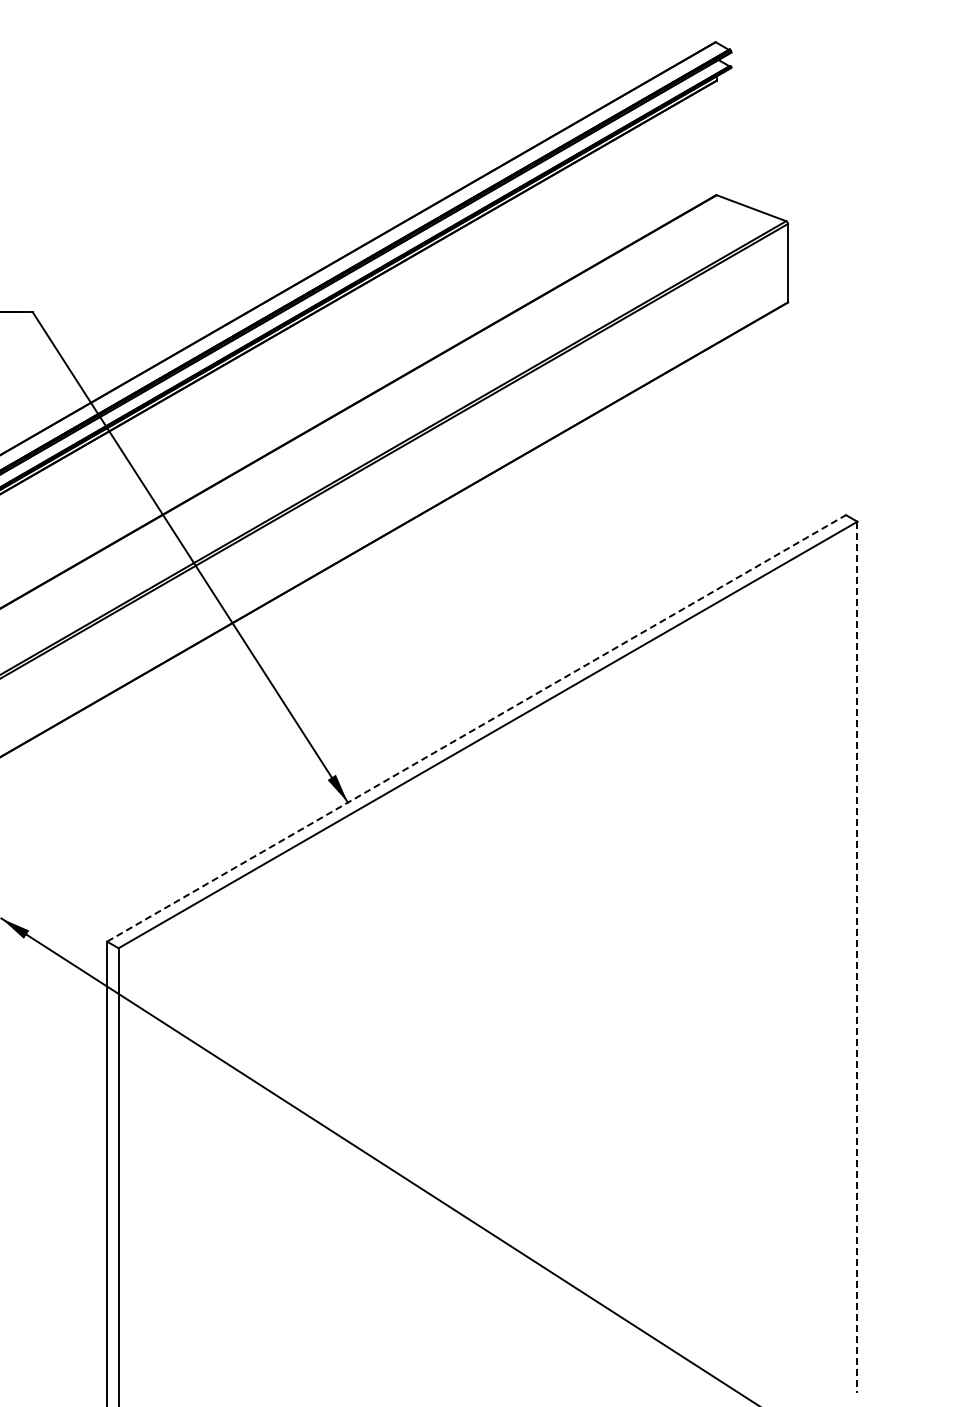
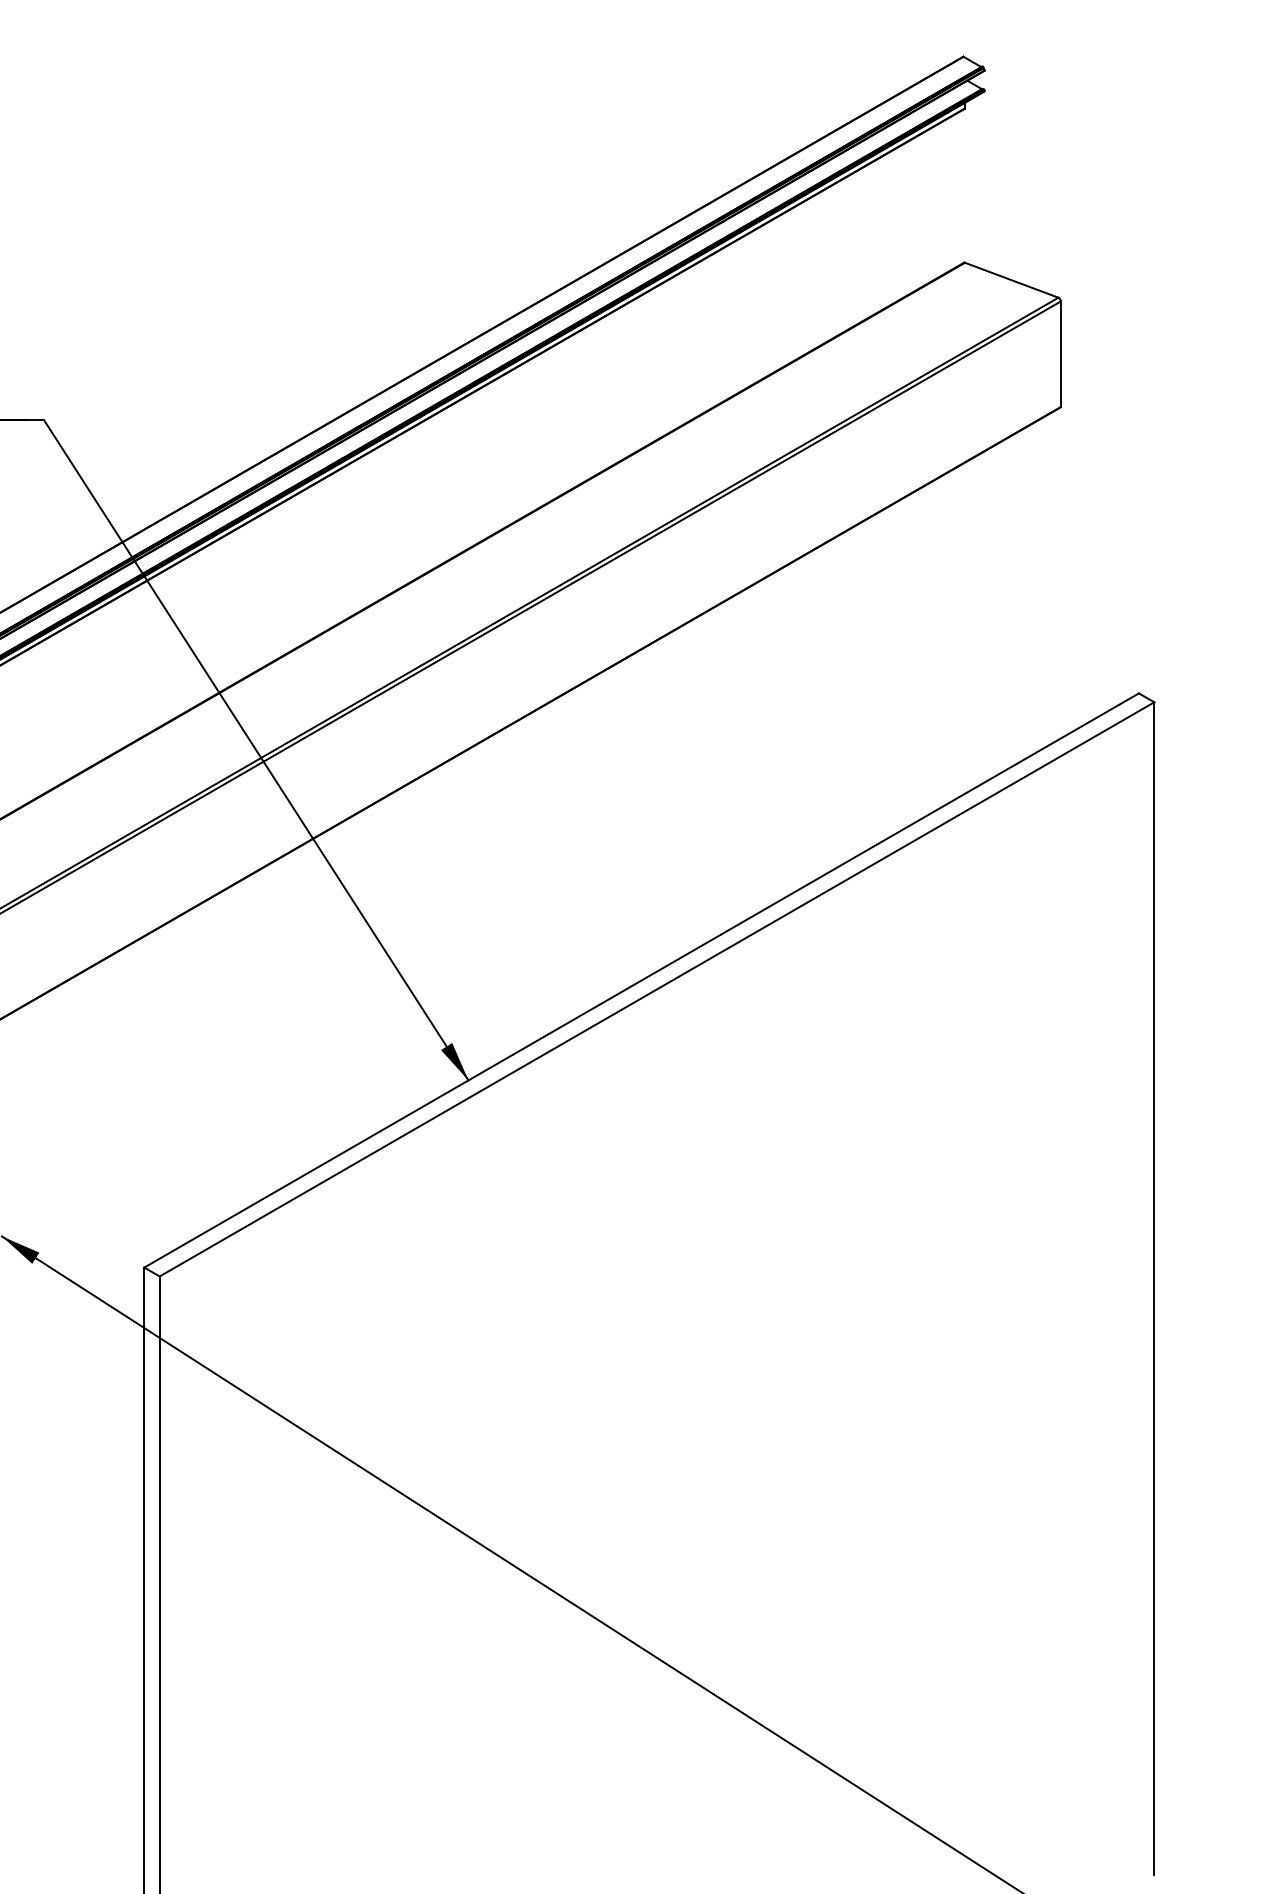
line: (476, 728) -> (641, 980), dashed -> solid
line: (857, 957) -> (1154, 1288), dashed -> solid

